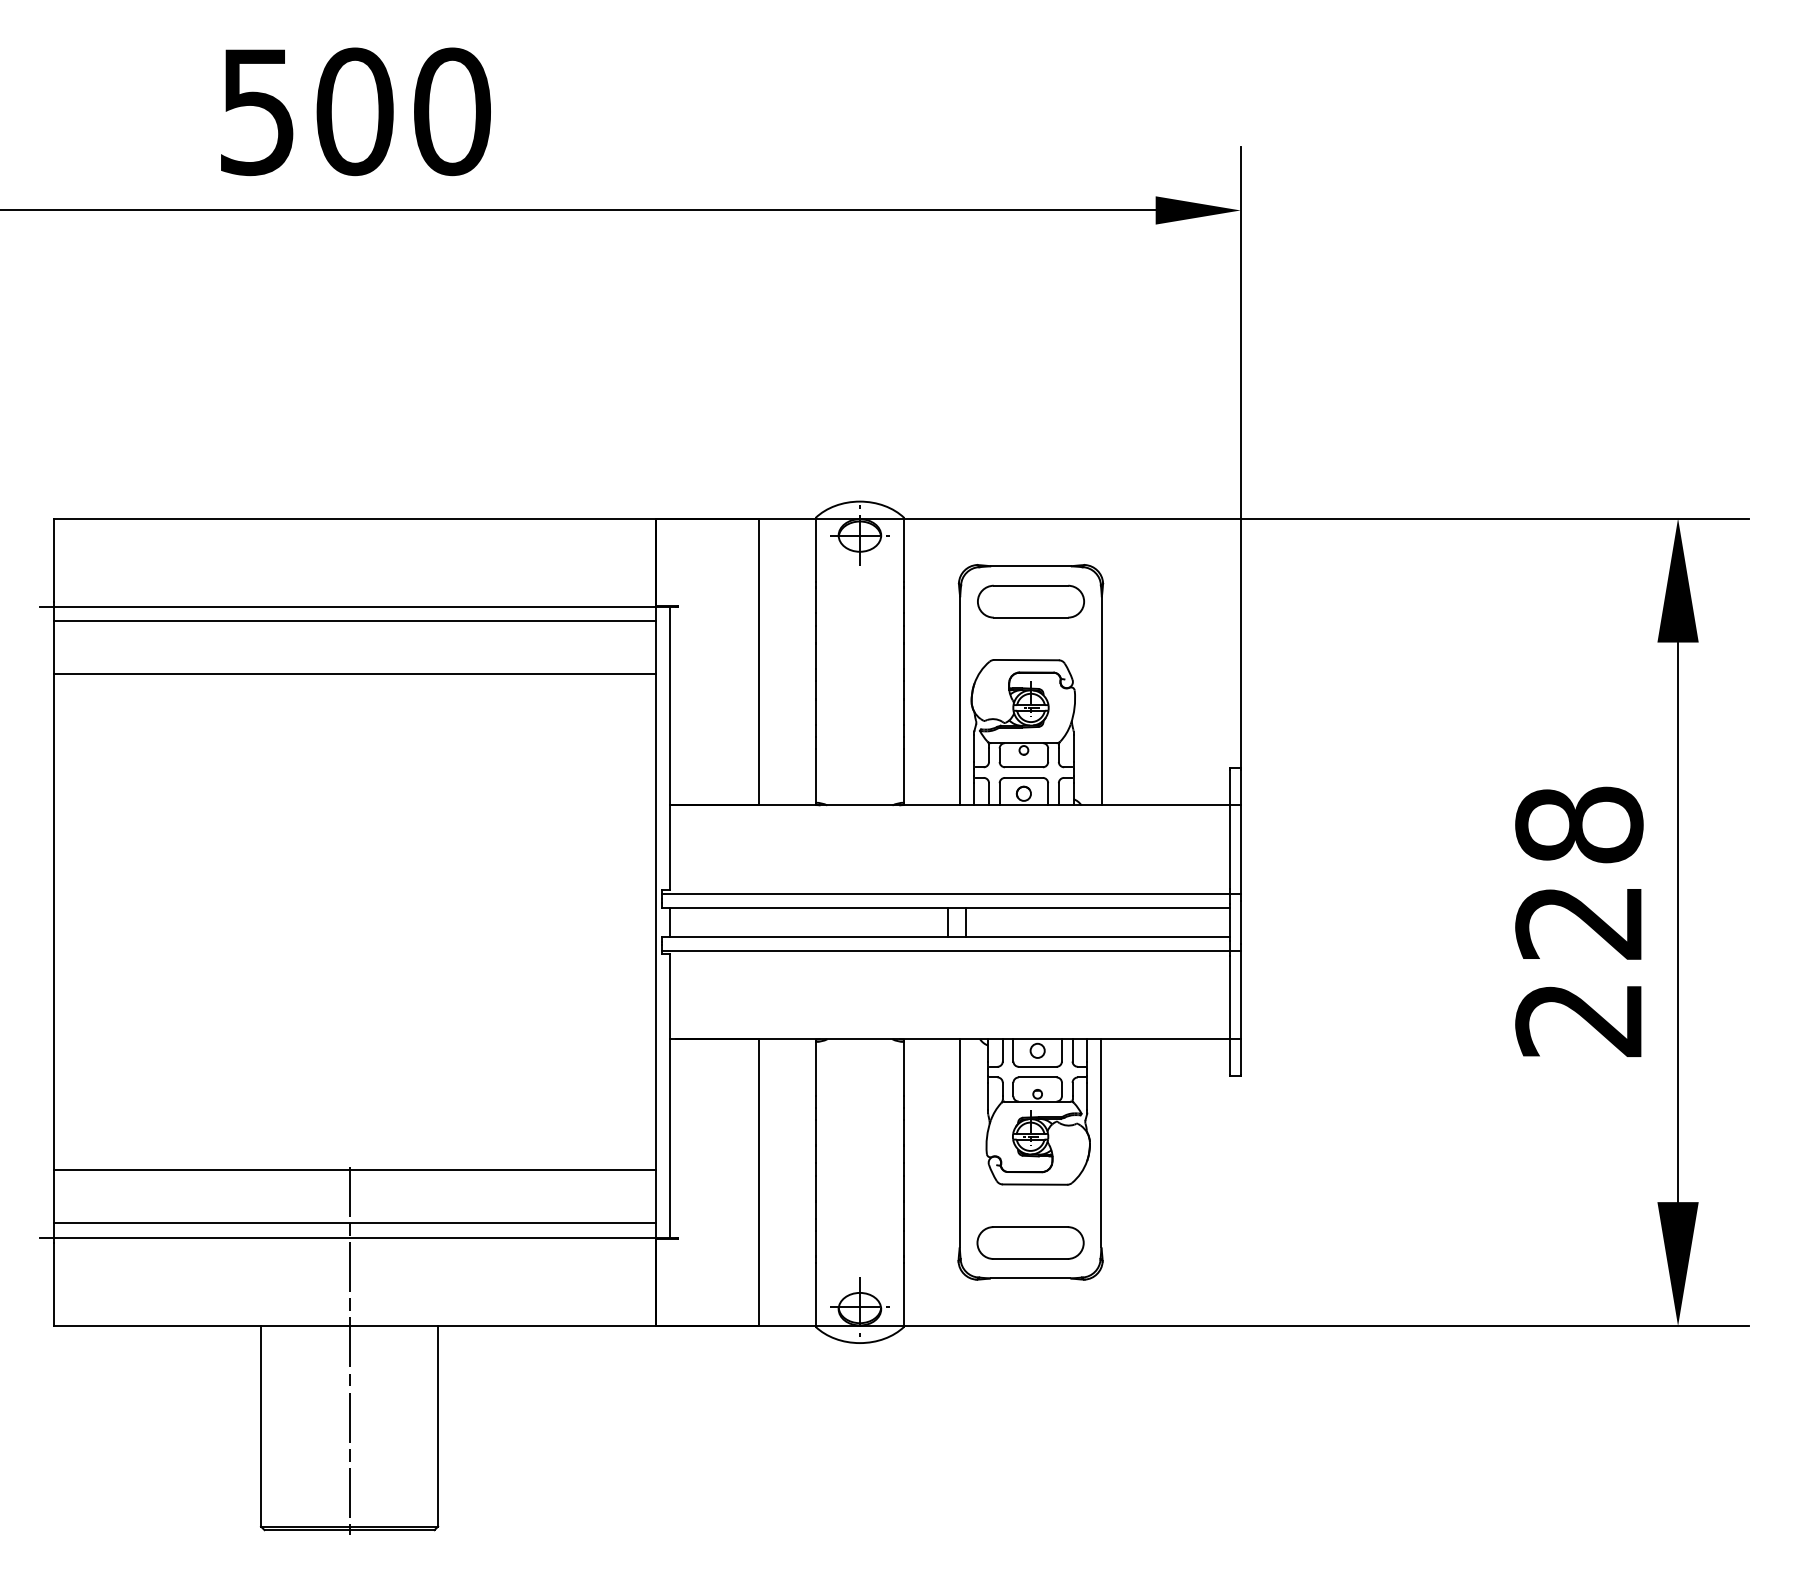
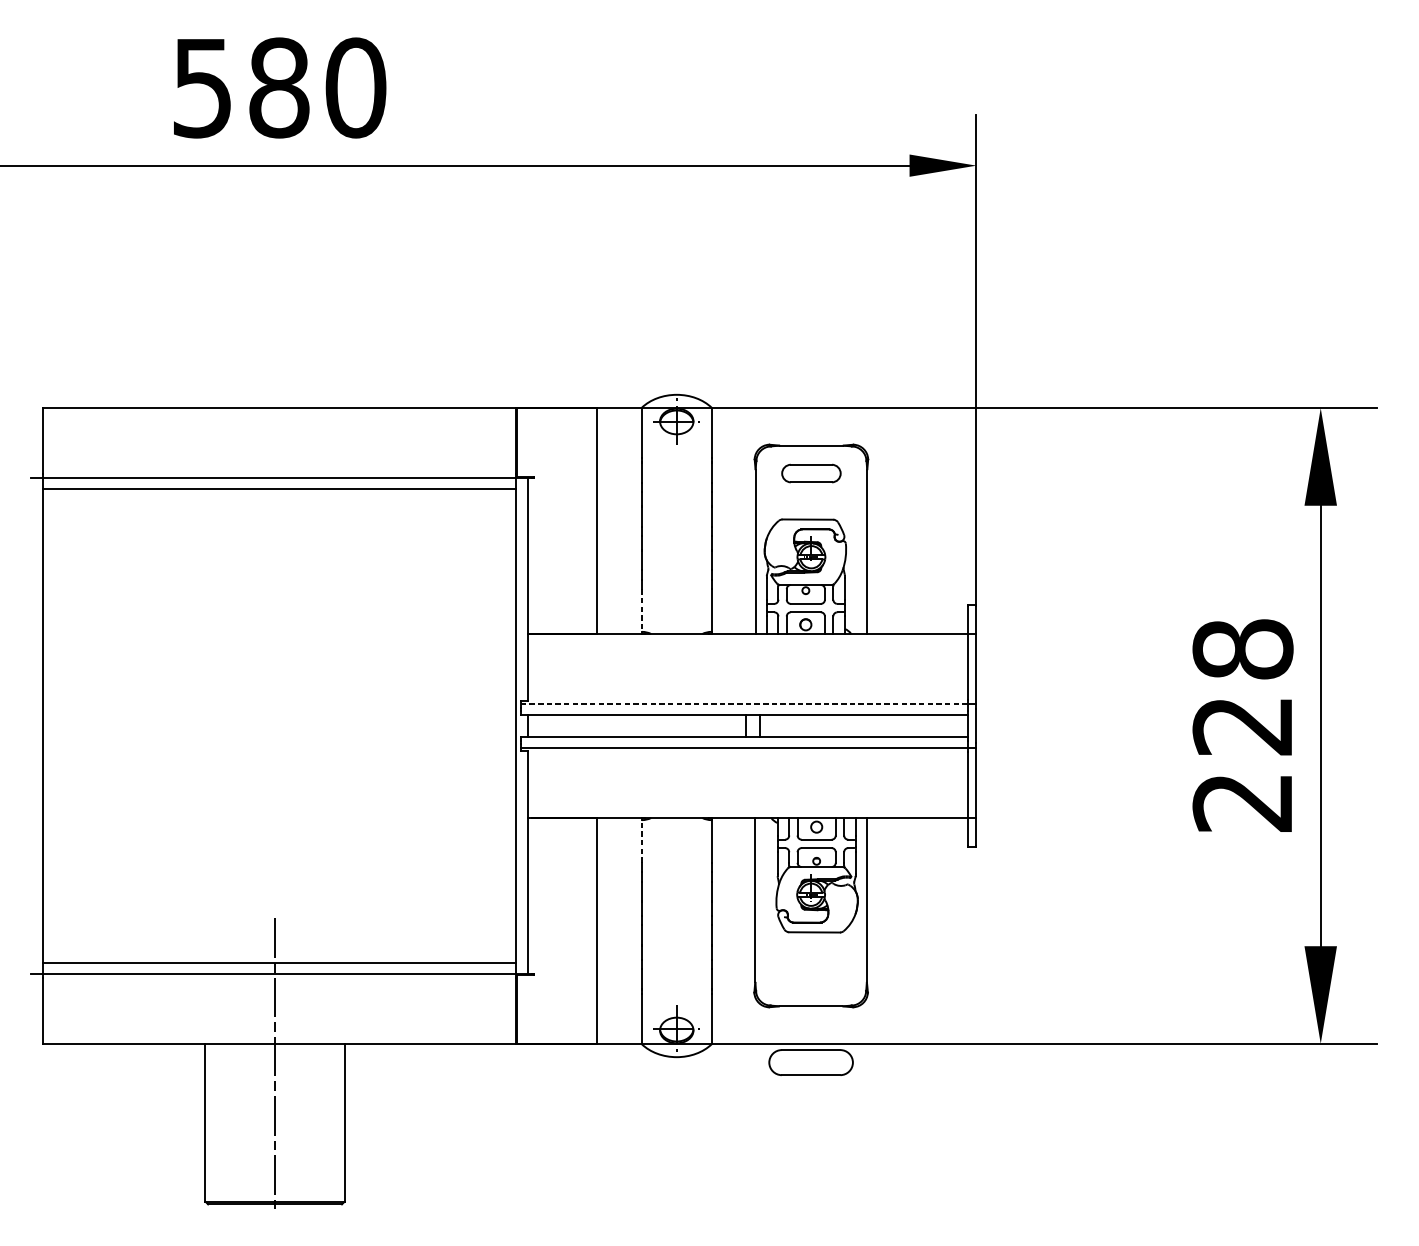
text: (354, 111) -> (278, 87), 500 -> 580
part: (1030, 601) -> (811, 473), size x0.7
line: (355, 674) -> (279, 530), removed
line: (815, 776) -> (641, 611), solid -> dashed
line: (946, 894) -> (744, 704), solid -> dashed
line: (815, 1068) -> (641, 841), solid -> dashed
line: (355, 1170) -> (279, 921), removed
part: (1030, 1242) -> (811, 1062), moved

